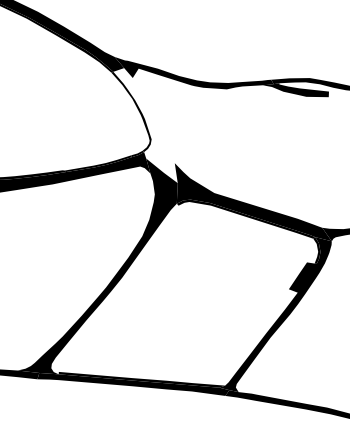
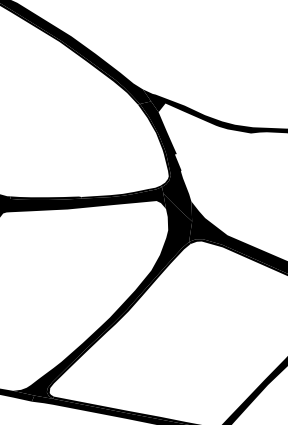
fill: (145, 125) -> (166, 160), added
fill: (114, 288) -> (118, 319), added

